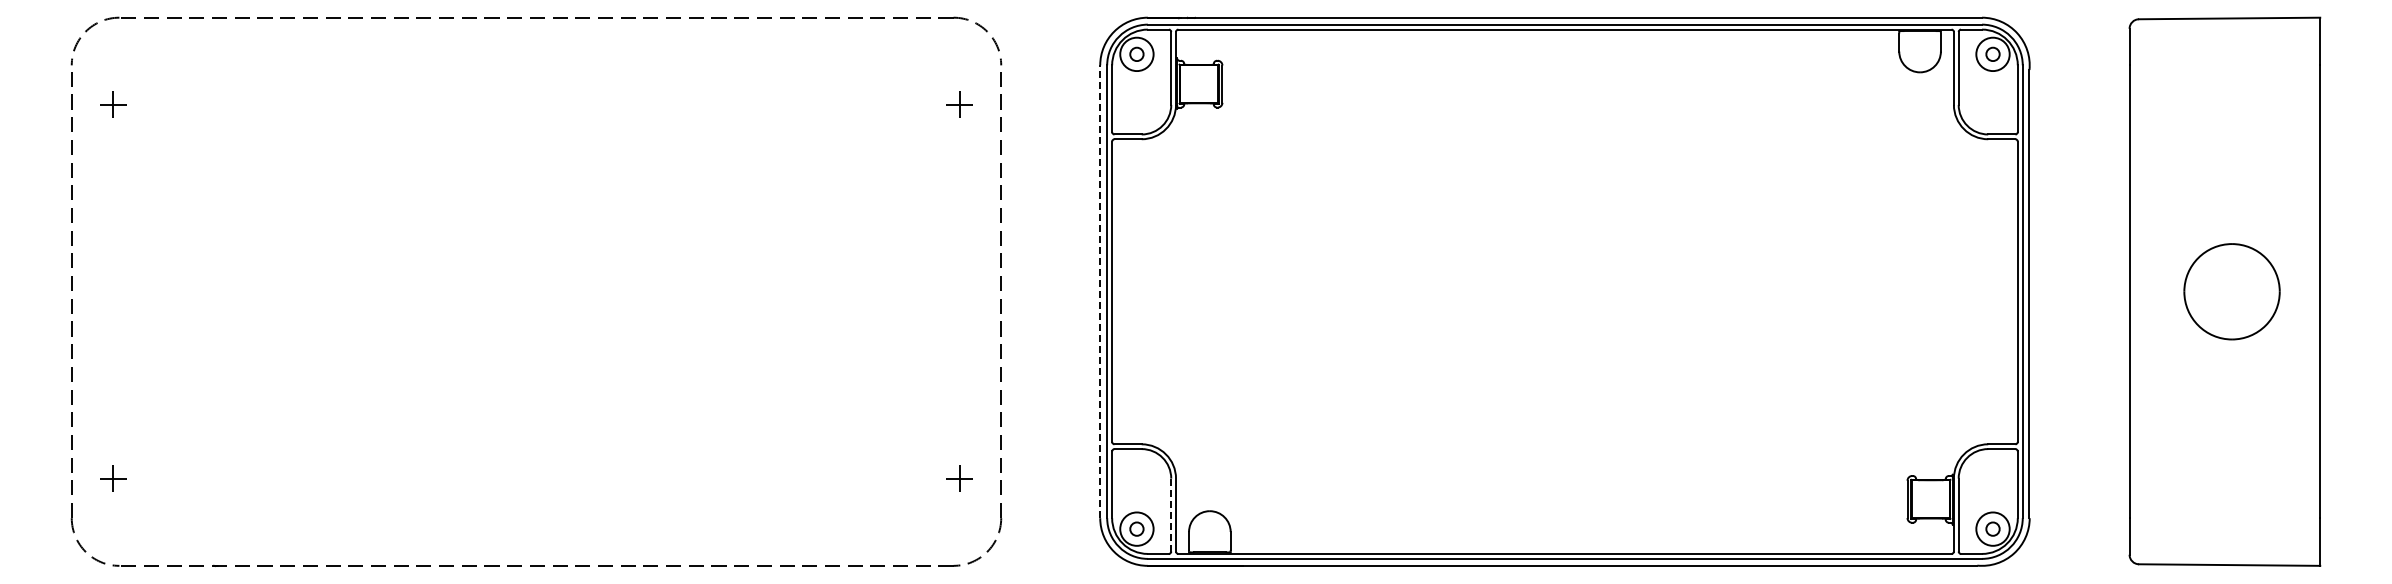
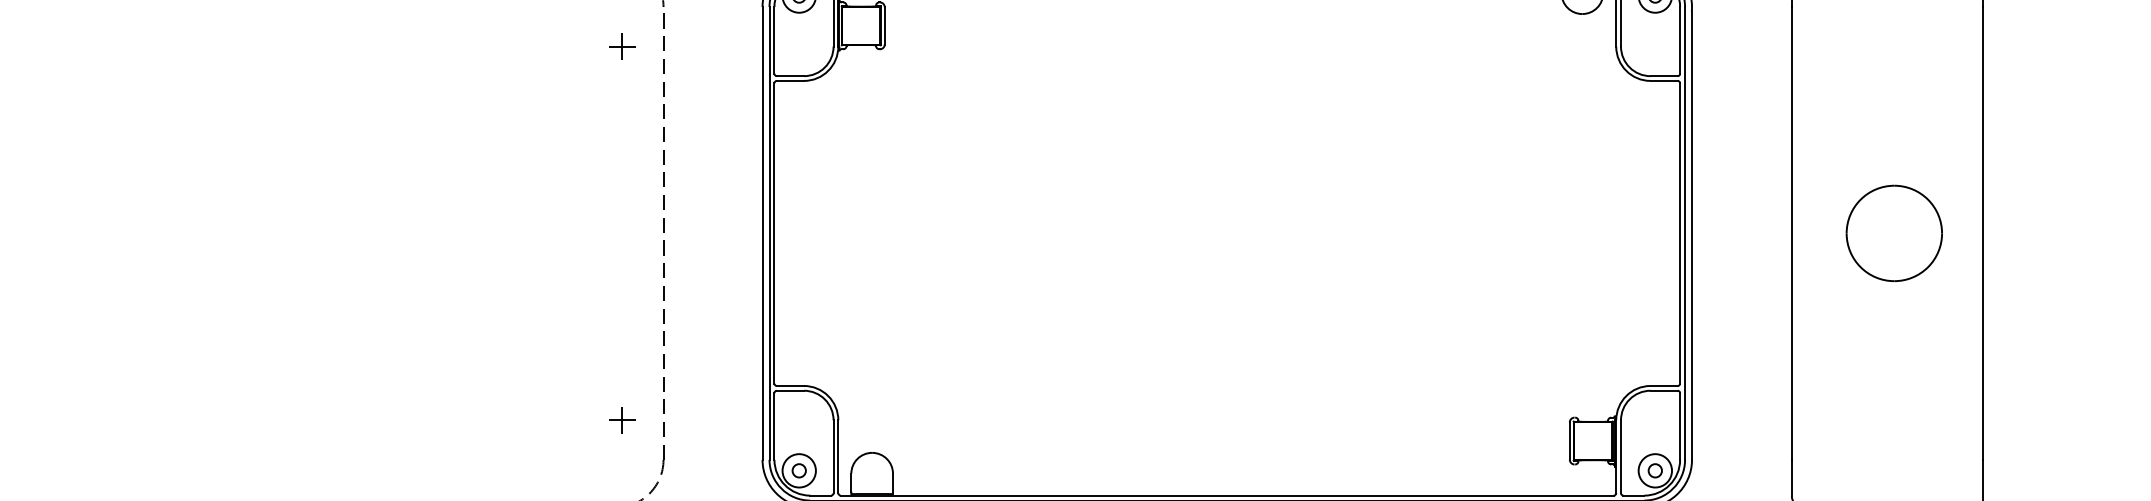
line: (1100, 291) -> (762, 233), dashed -> solid
line: (1171, 515) -> (833, 457), dashed -> solid

